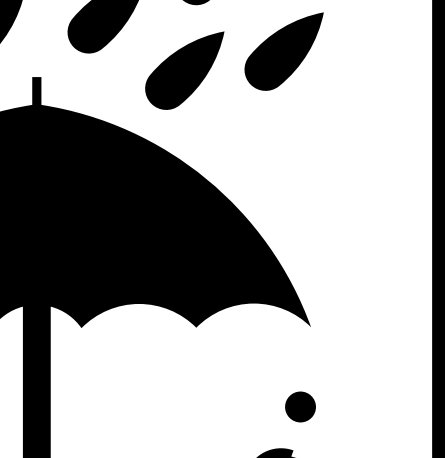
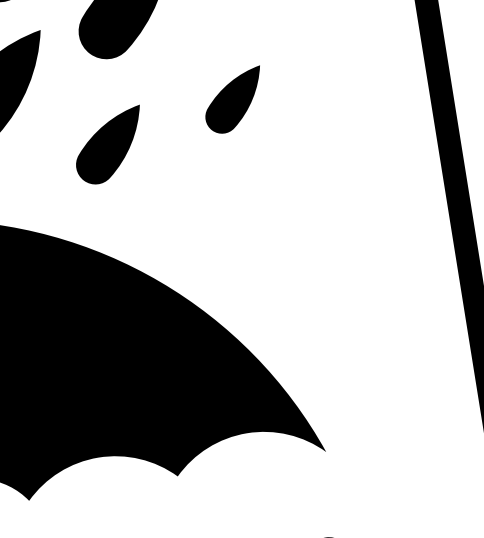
part: (283, 51) -> (233, 100), size x0.6
part: (184, 70) -> (109, 145), size x0.7

